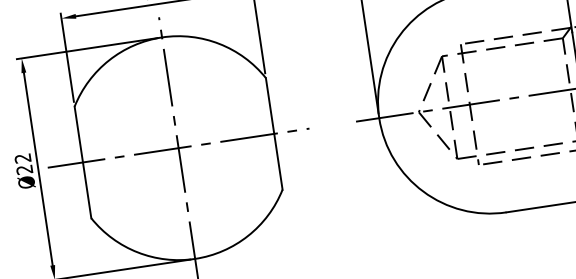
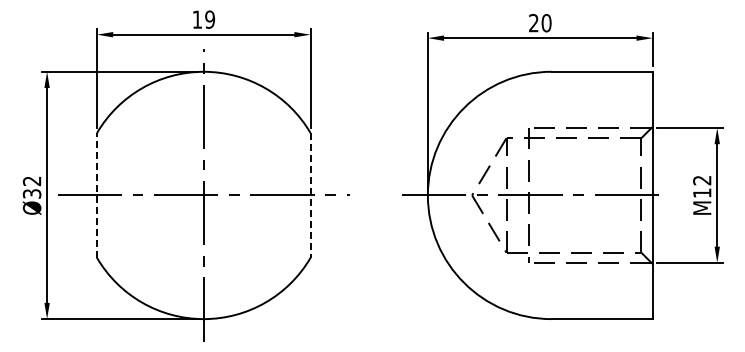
line: (274, 133) -> (310, 195), solid -> dashed
line: (83, 161) -> (97, 194), solid -> dashed
text: (24, 169) -> (32, 193), Ø22 -> Ø32

